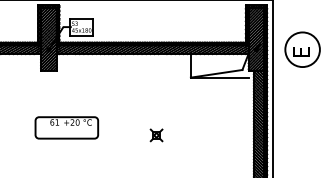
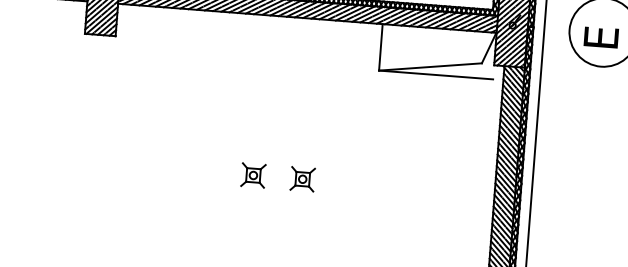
part: (66, 127) -> (126, 150), removed
part: (131, 135) -> (253, 175), added

